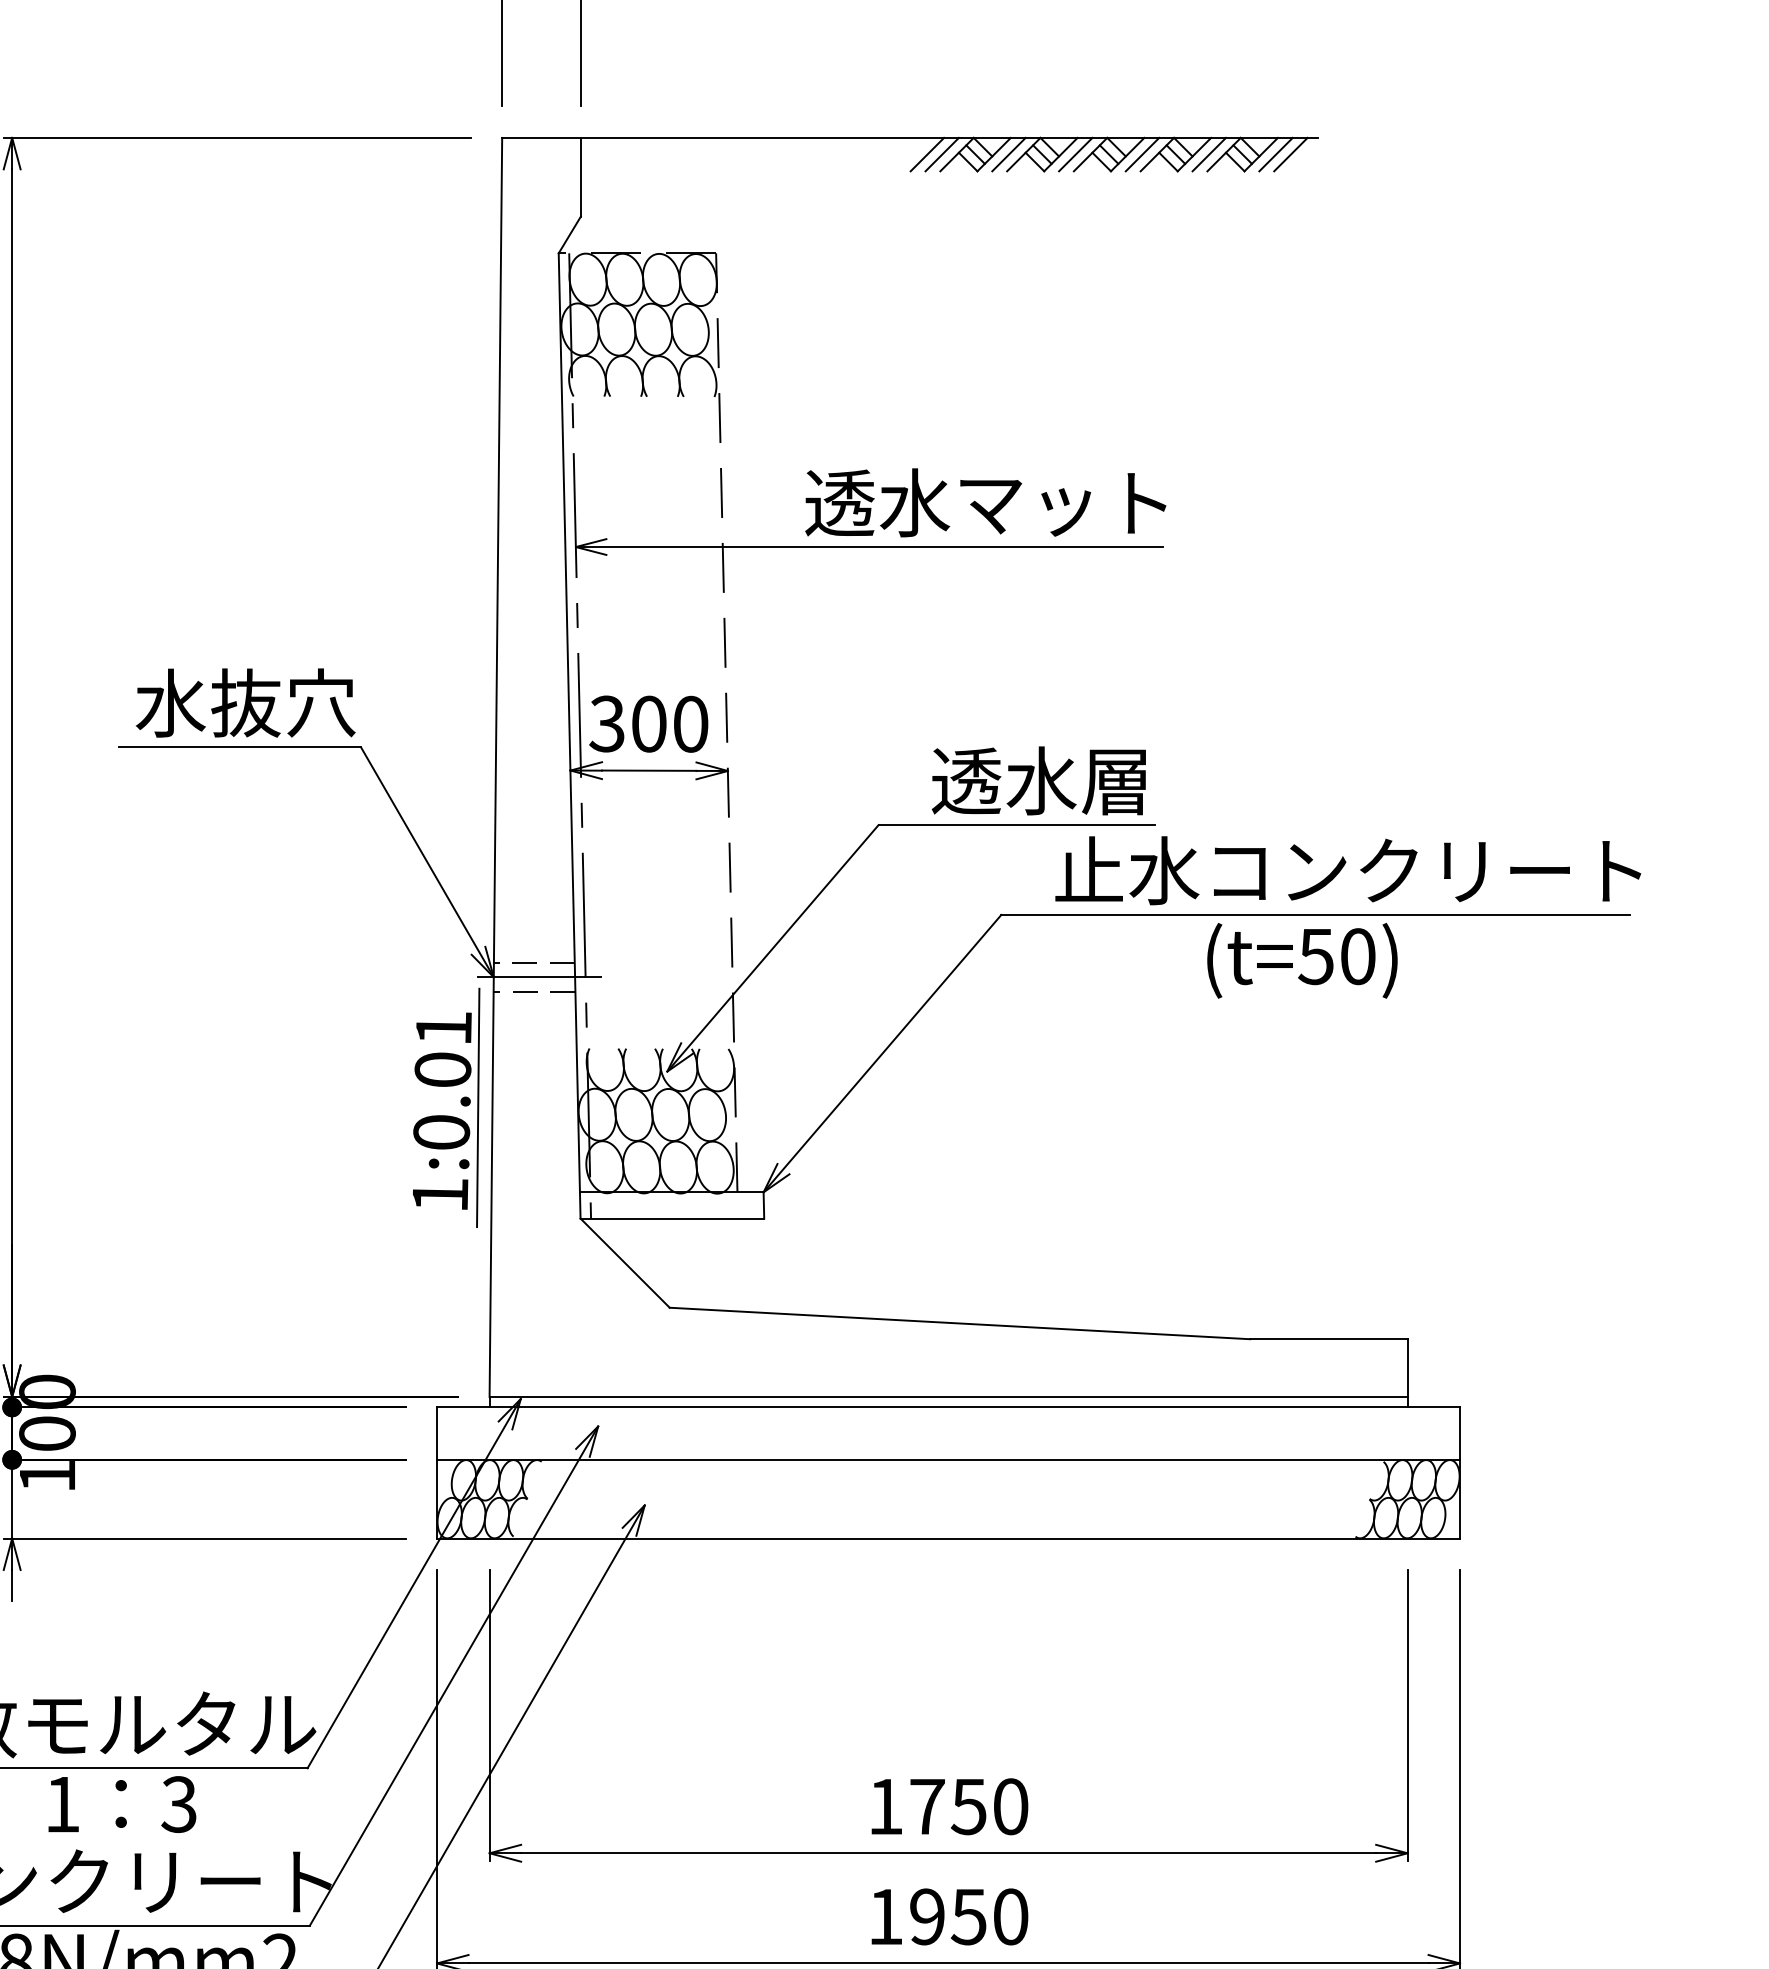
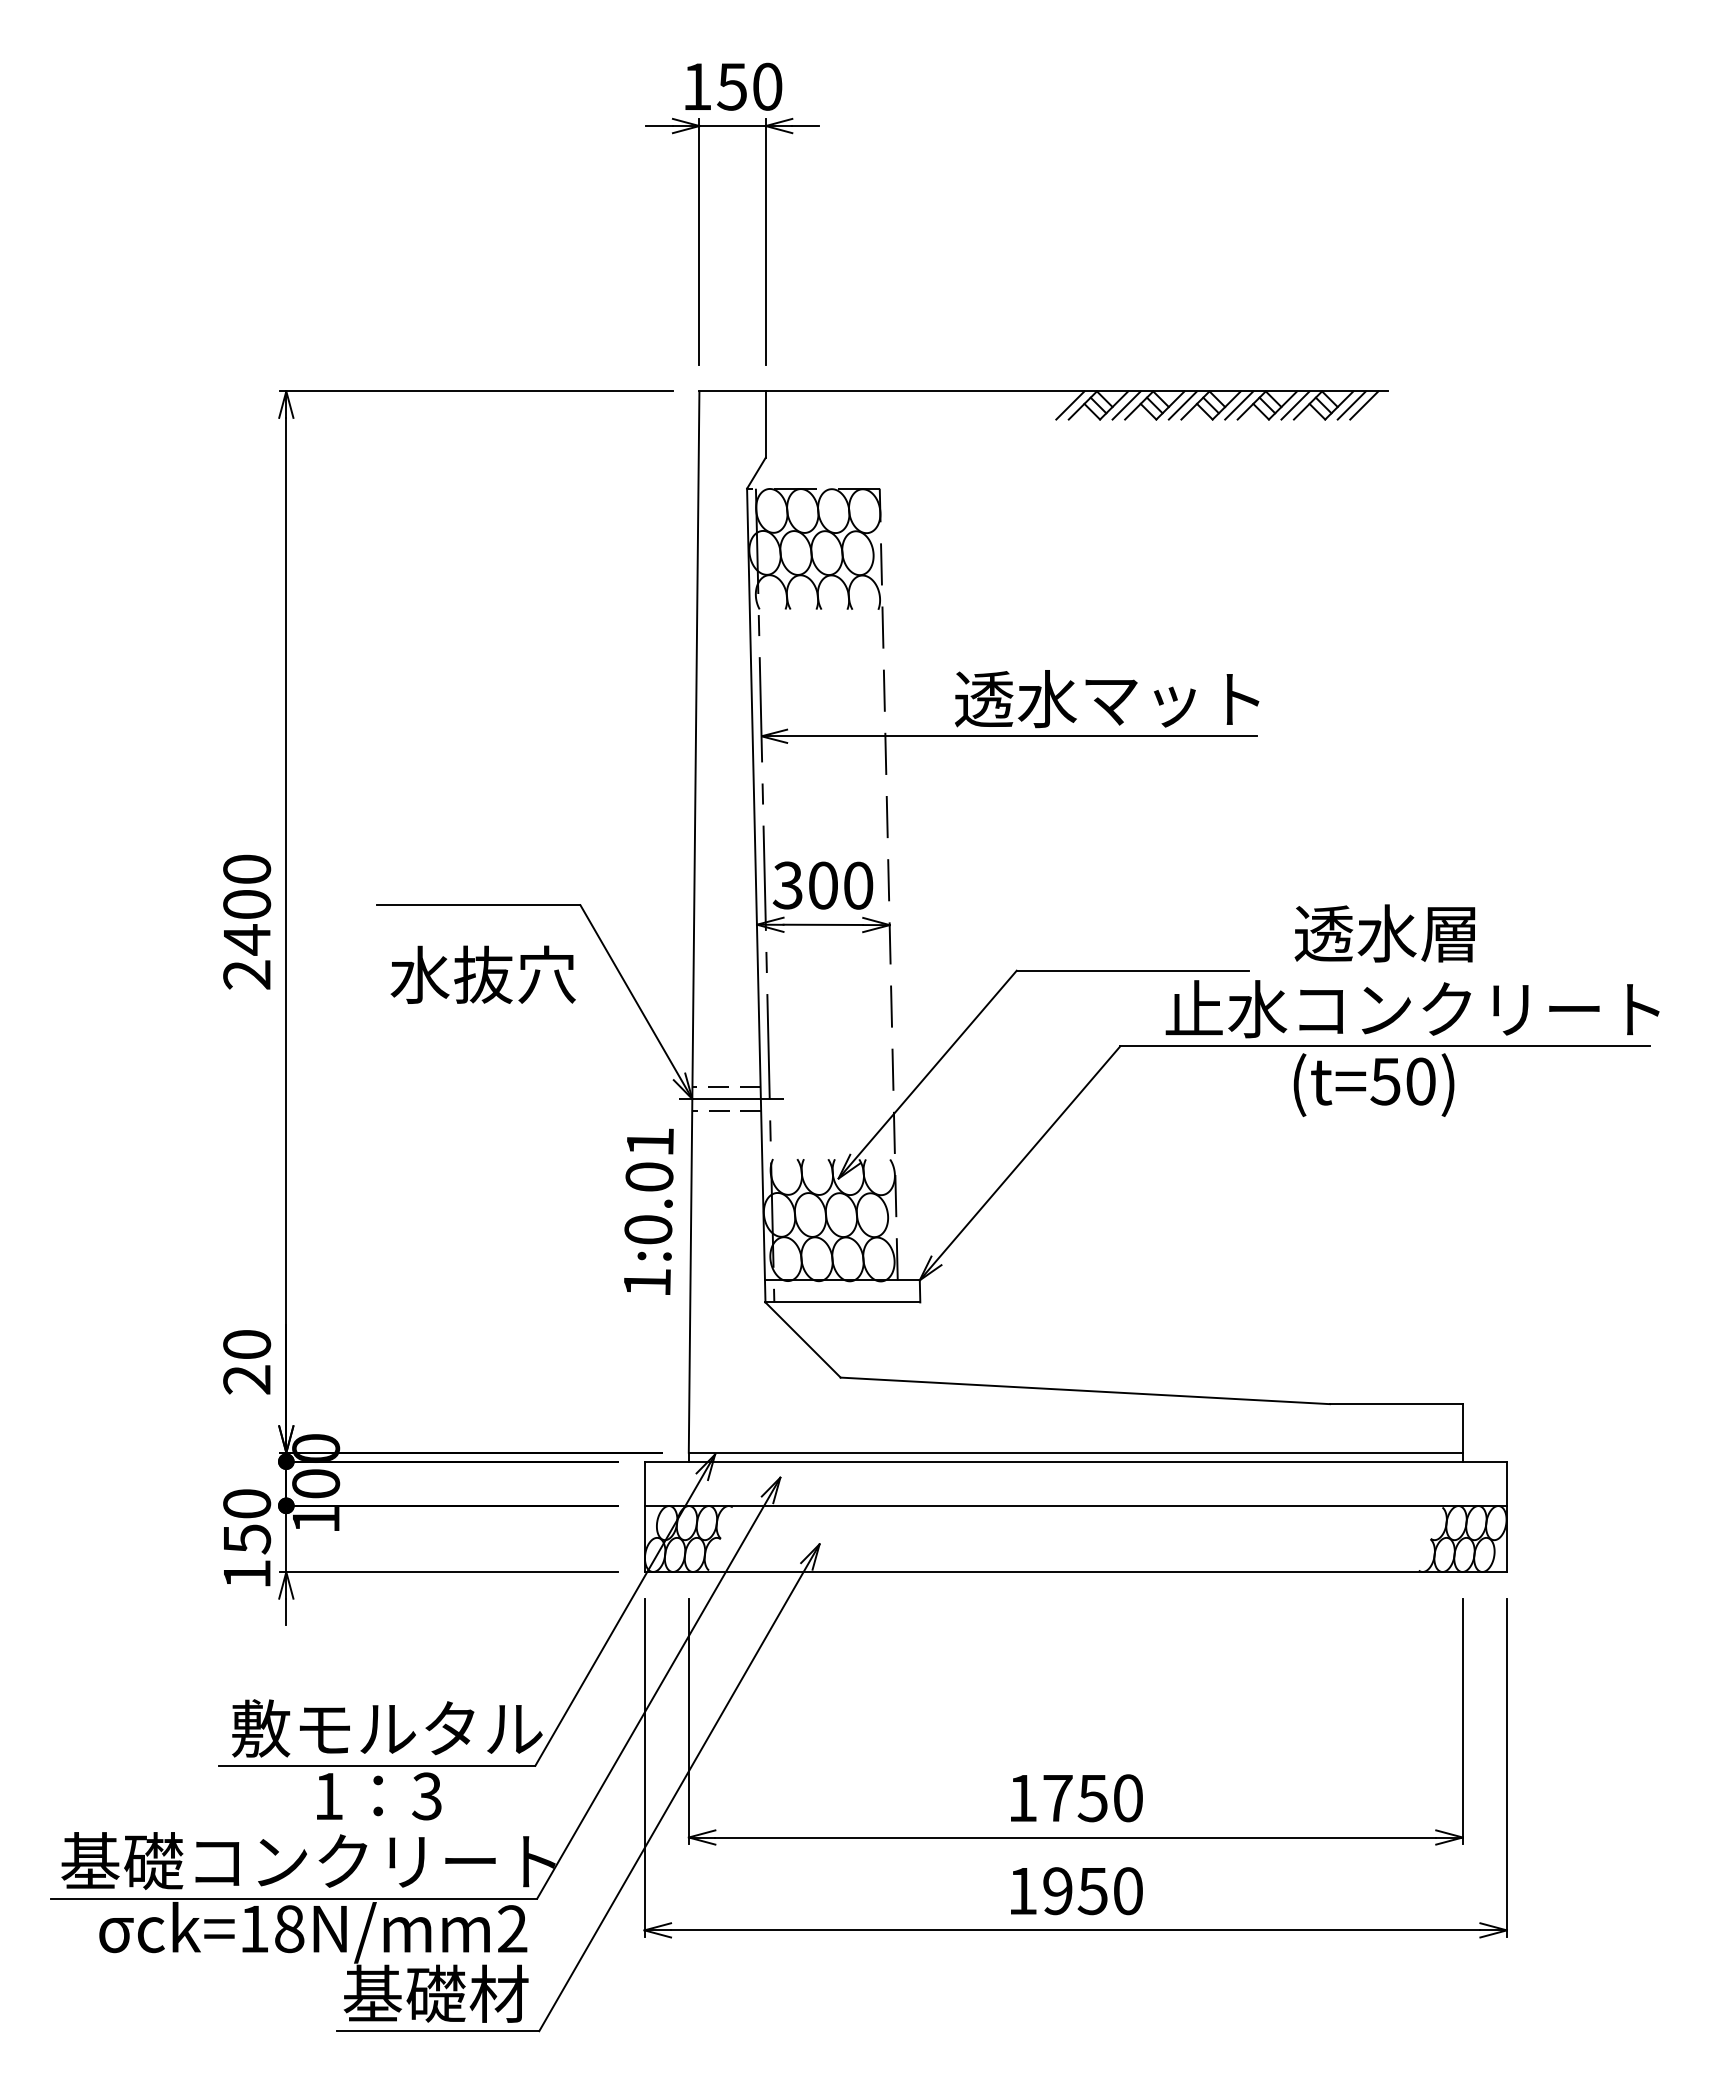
line: (926, 154) -> (1057, 405), removed
text: (244, 702) -> (482, 974), moved
text: (1038, 780) -> (1384, 933), moved
line: (478, 1107) -> (679, 1208), removed

